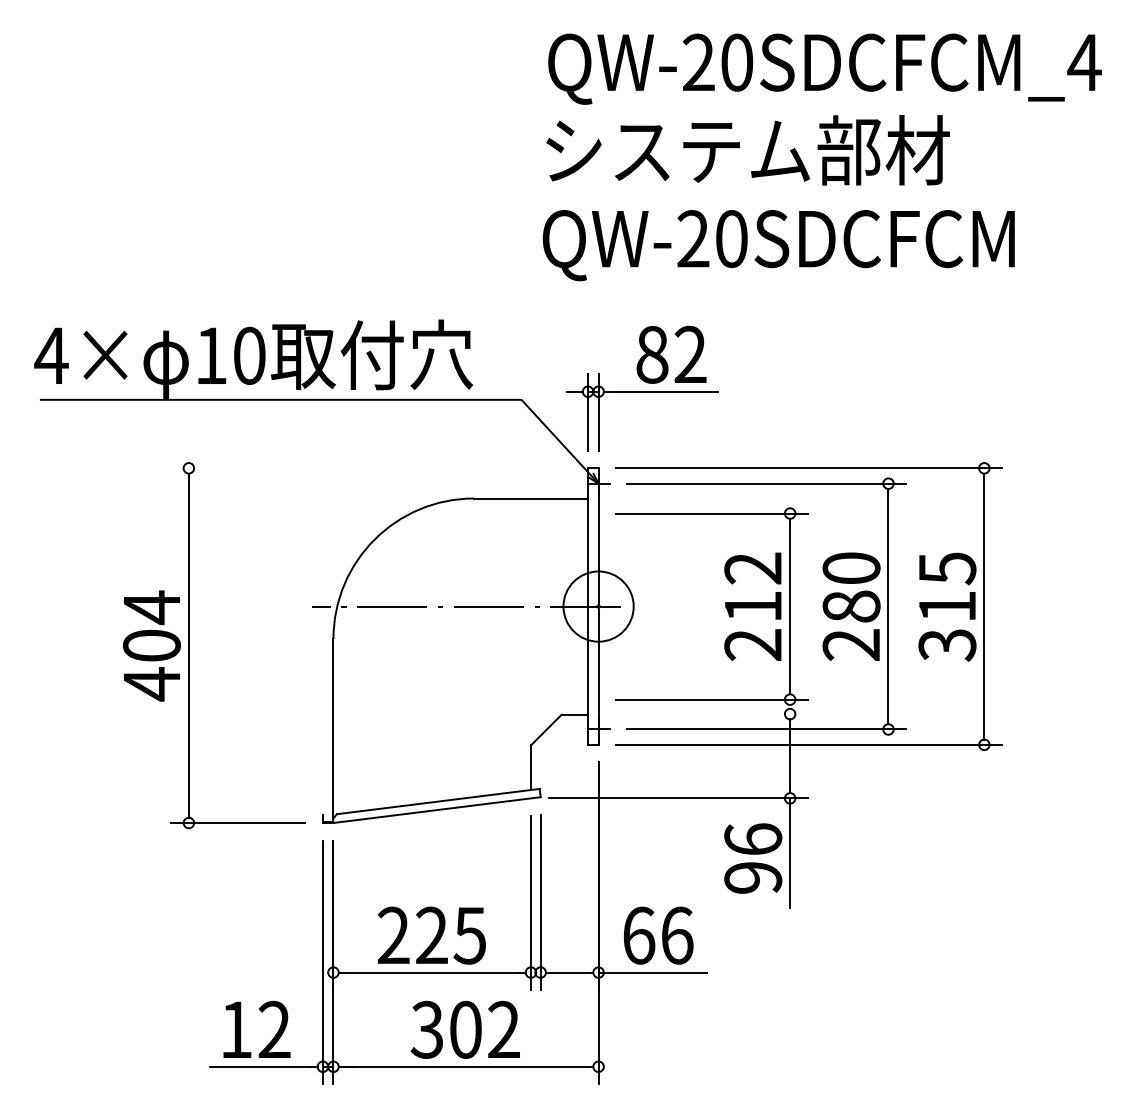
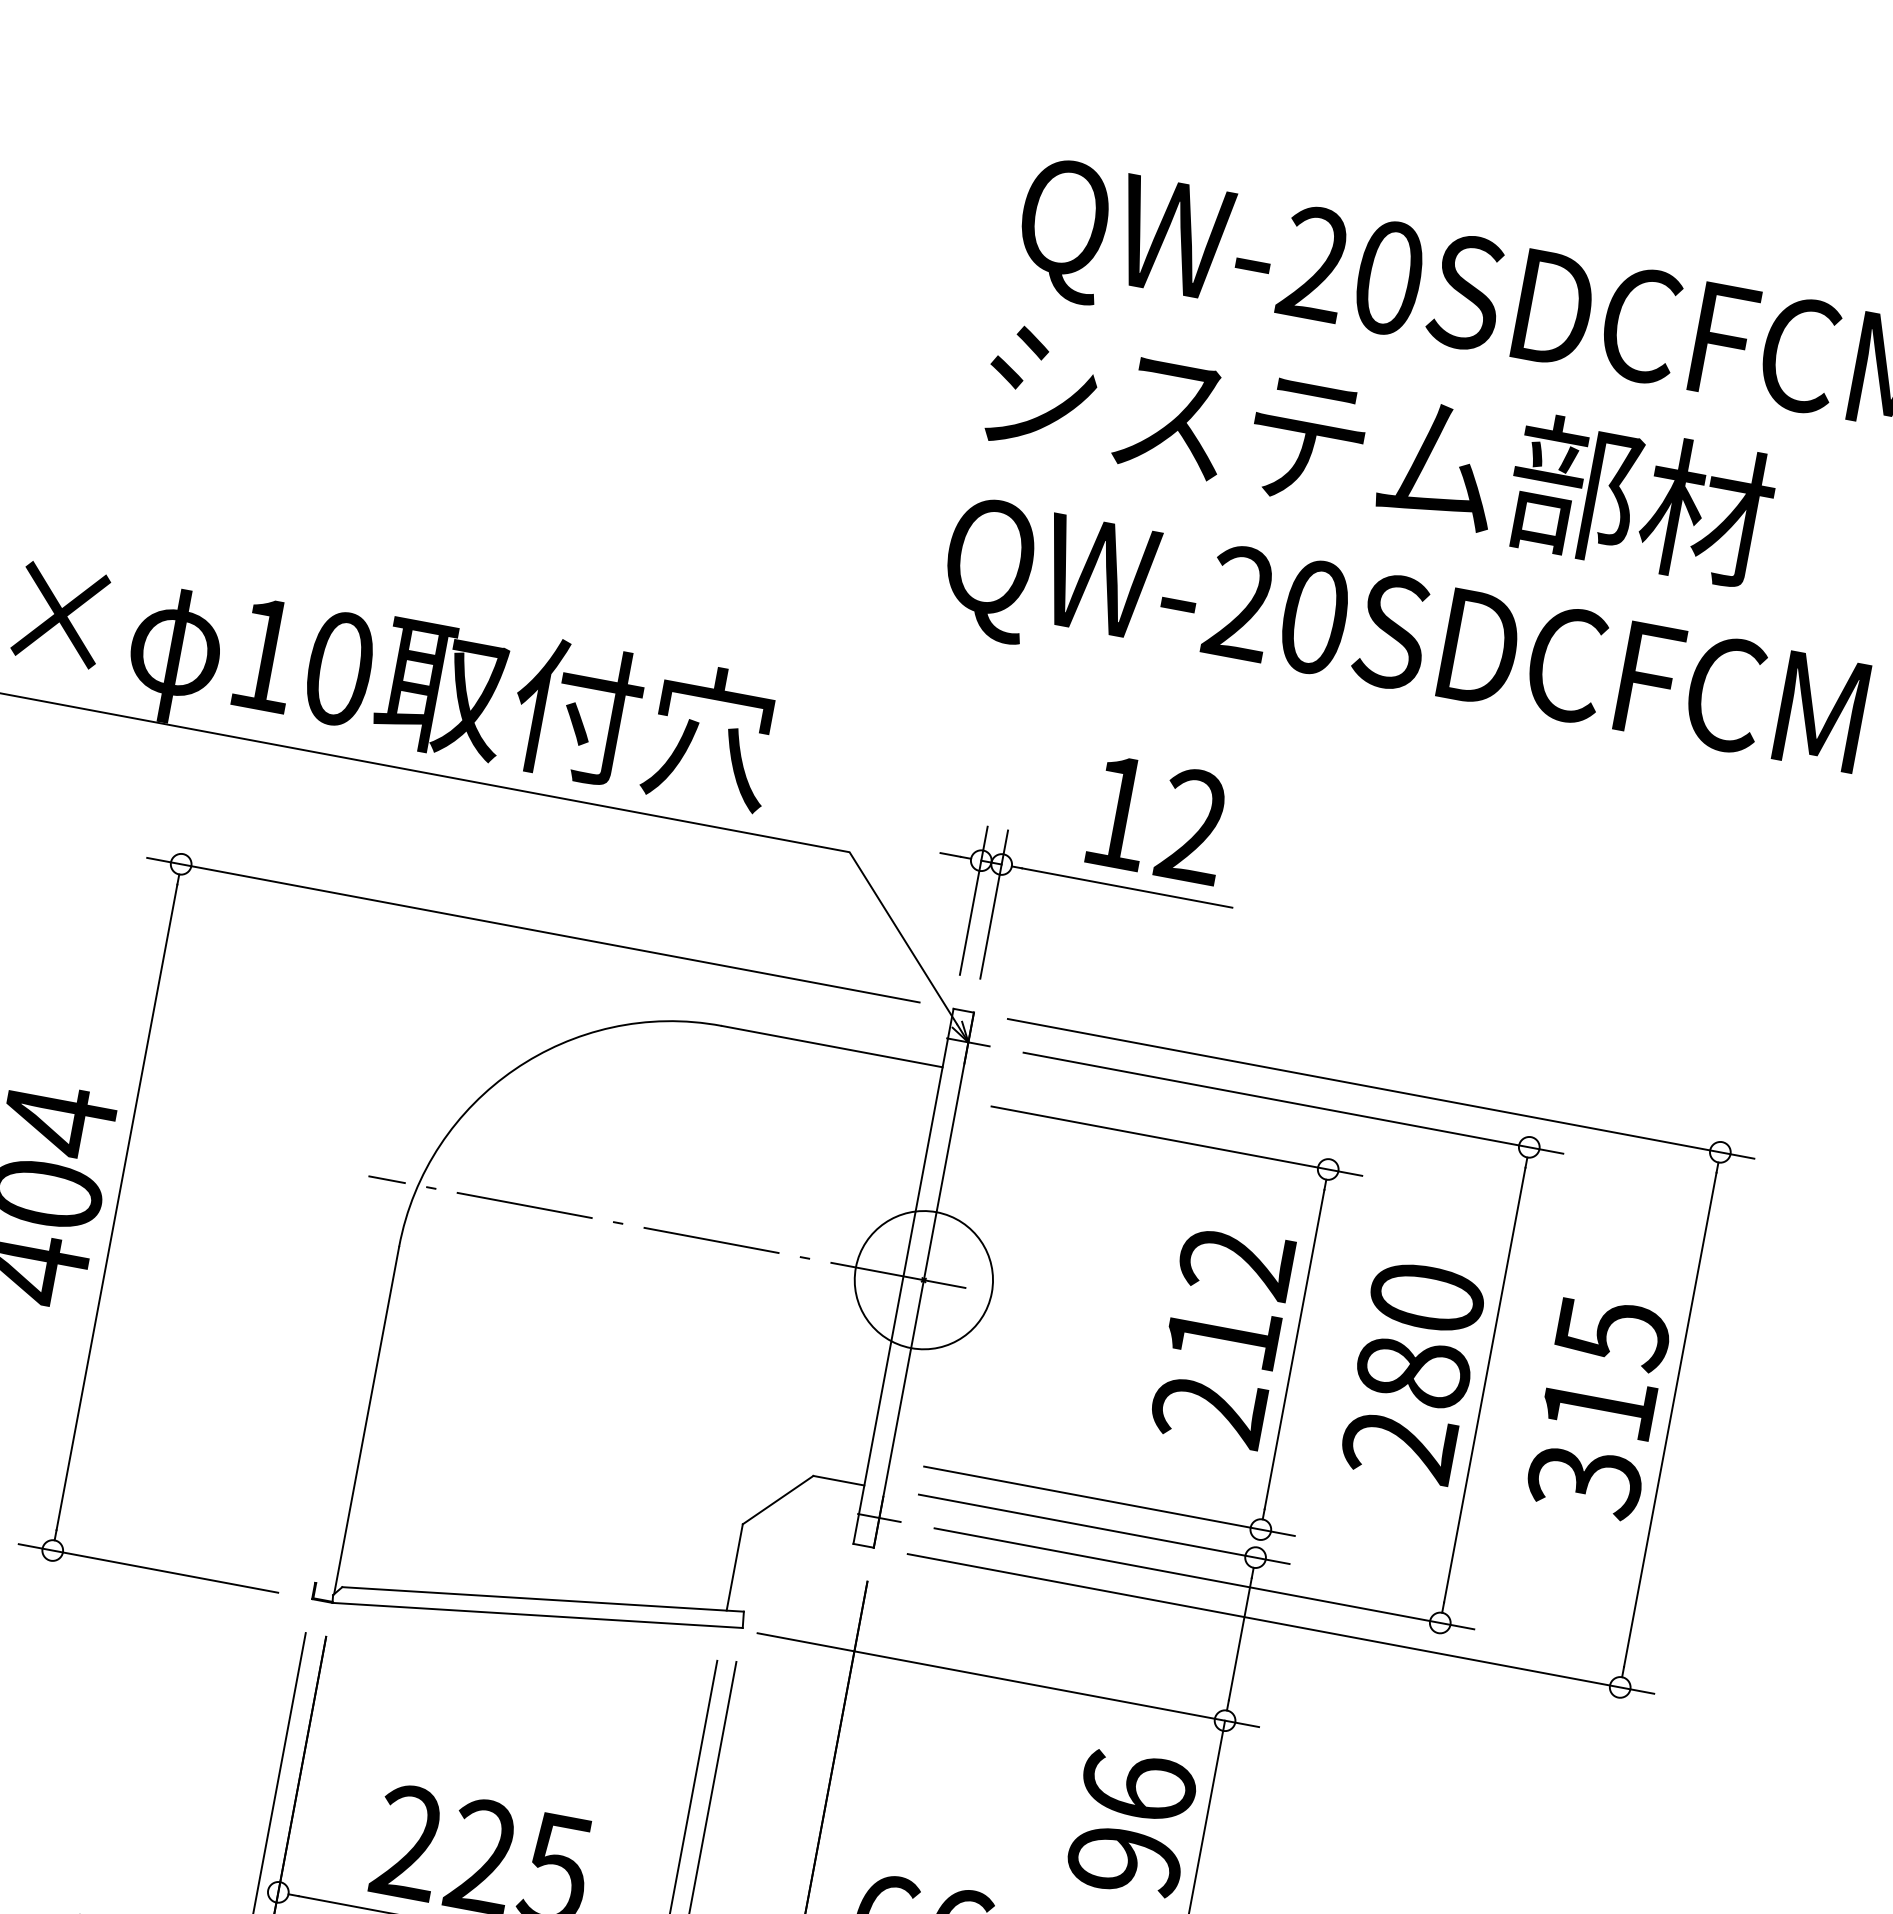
text: (652, 354) -> (1119, 811), 82 -> 12
line: (370, 468) -> (532, 930), added
line: (711, 714) -> (1103, 1529), added

